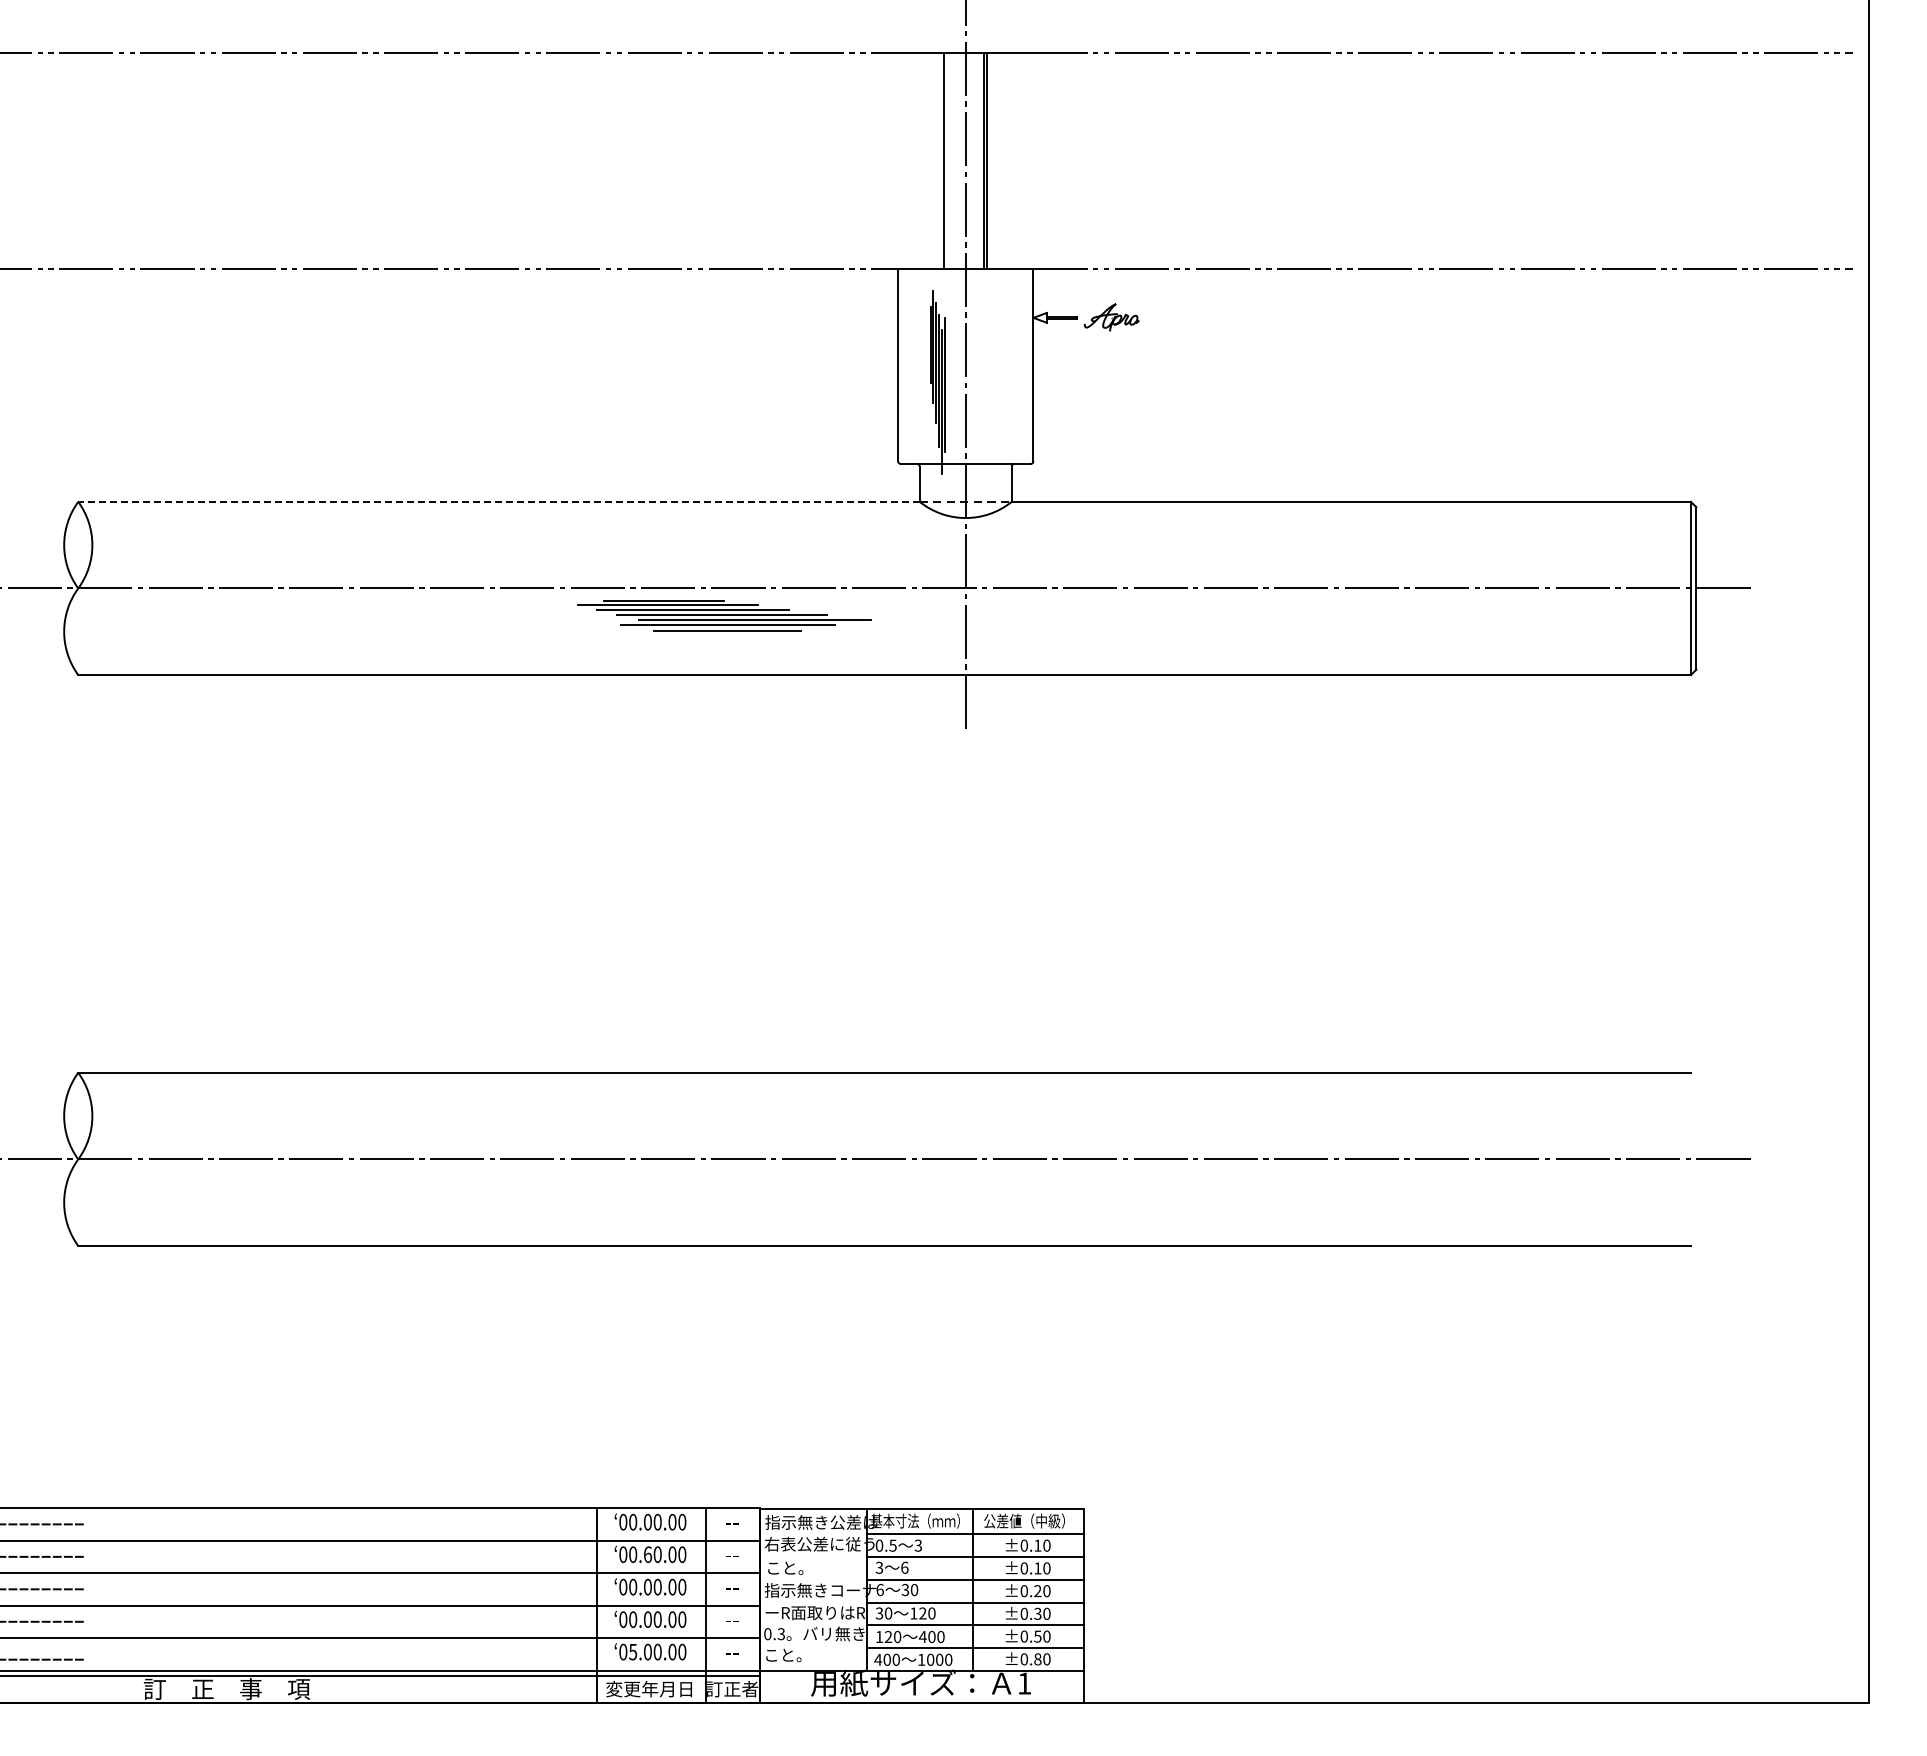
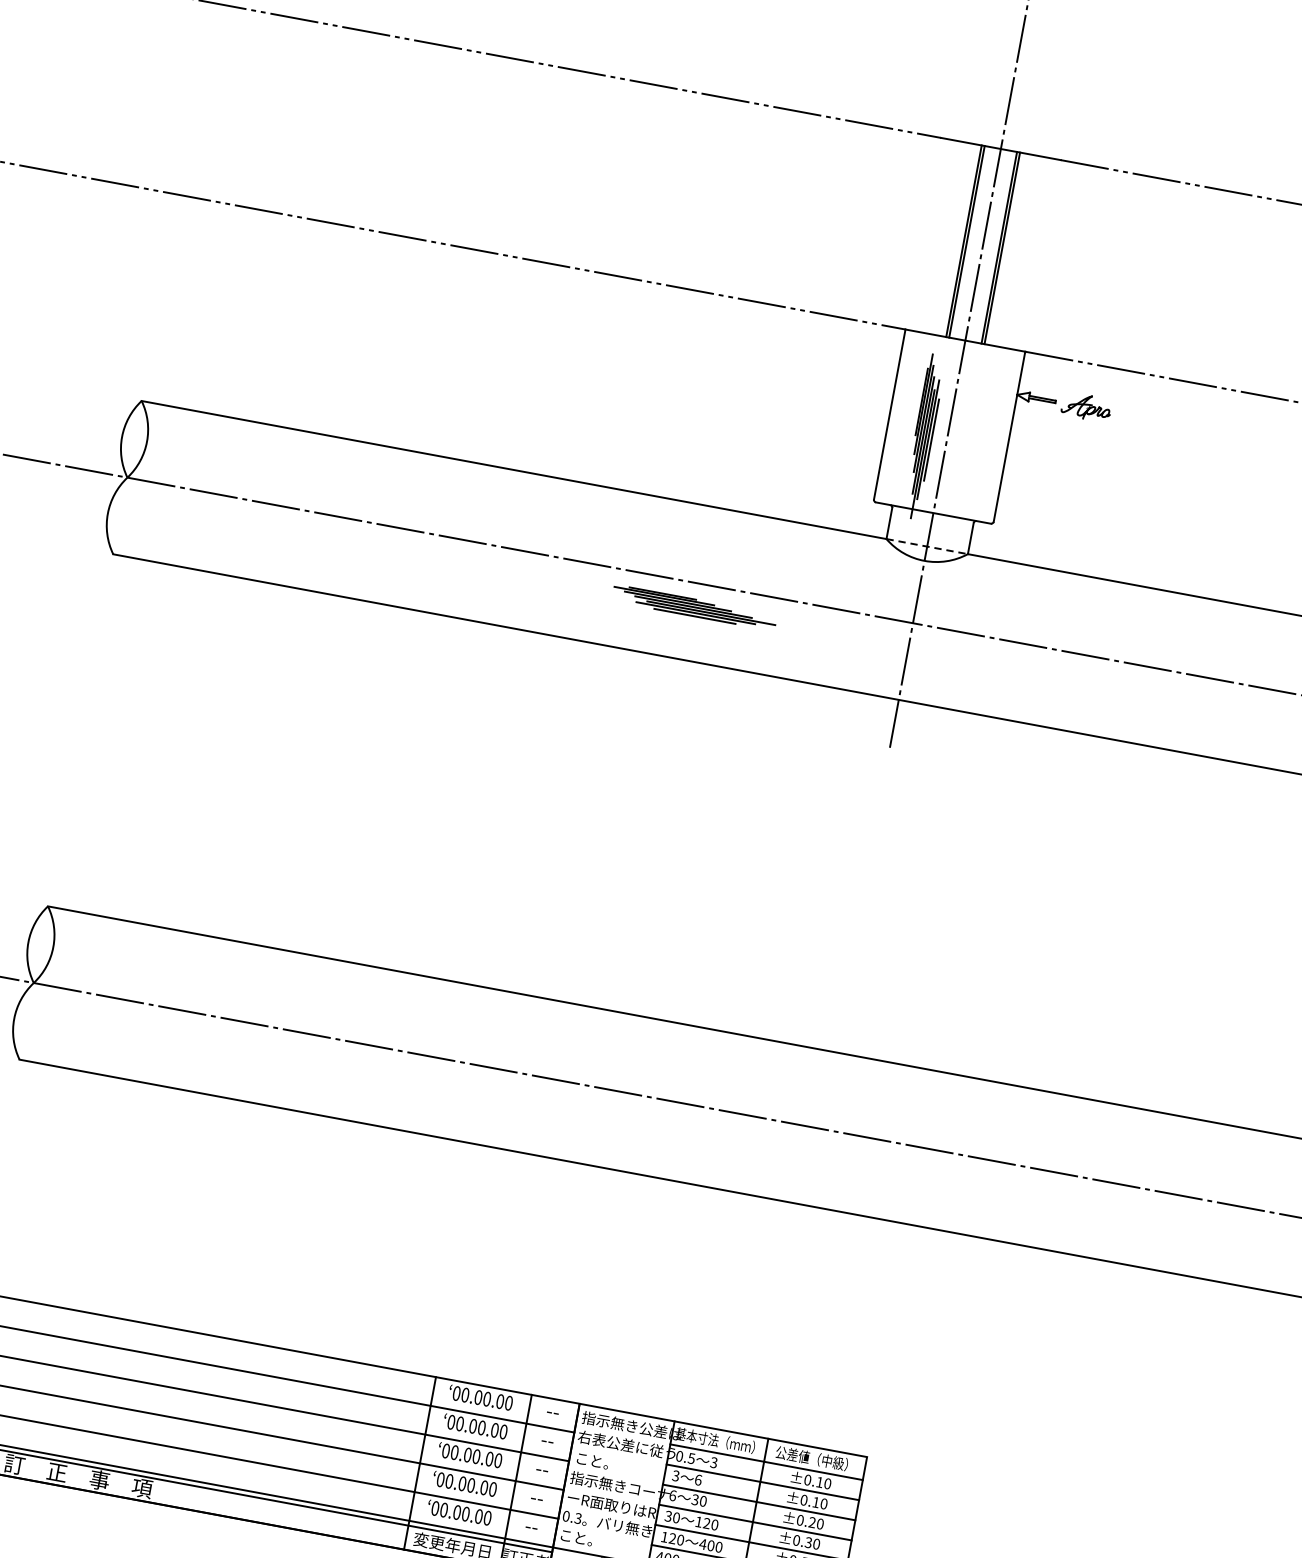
line: (947, 160) -> (967, 241), added
line: (948, 384) -> (931, 439), added
line: (499, 501) -> (514, 469), dashed -> solid
part: (723, 615) -> (694, 607), size x0.62
text: (648, 1554) -> (473, 1426), 00.60.00 -> 00.00.00
text: (633, 1651) -> (444, 1509), 05.00.00 -> 00.00.00

